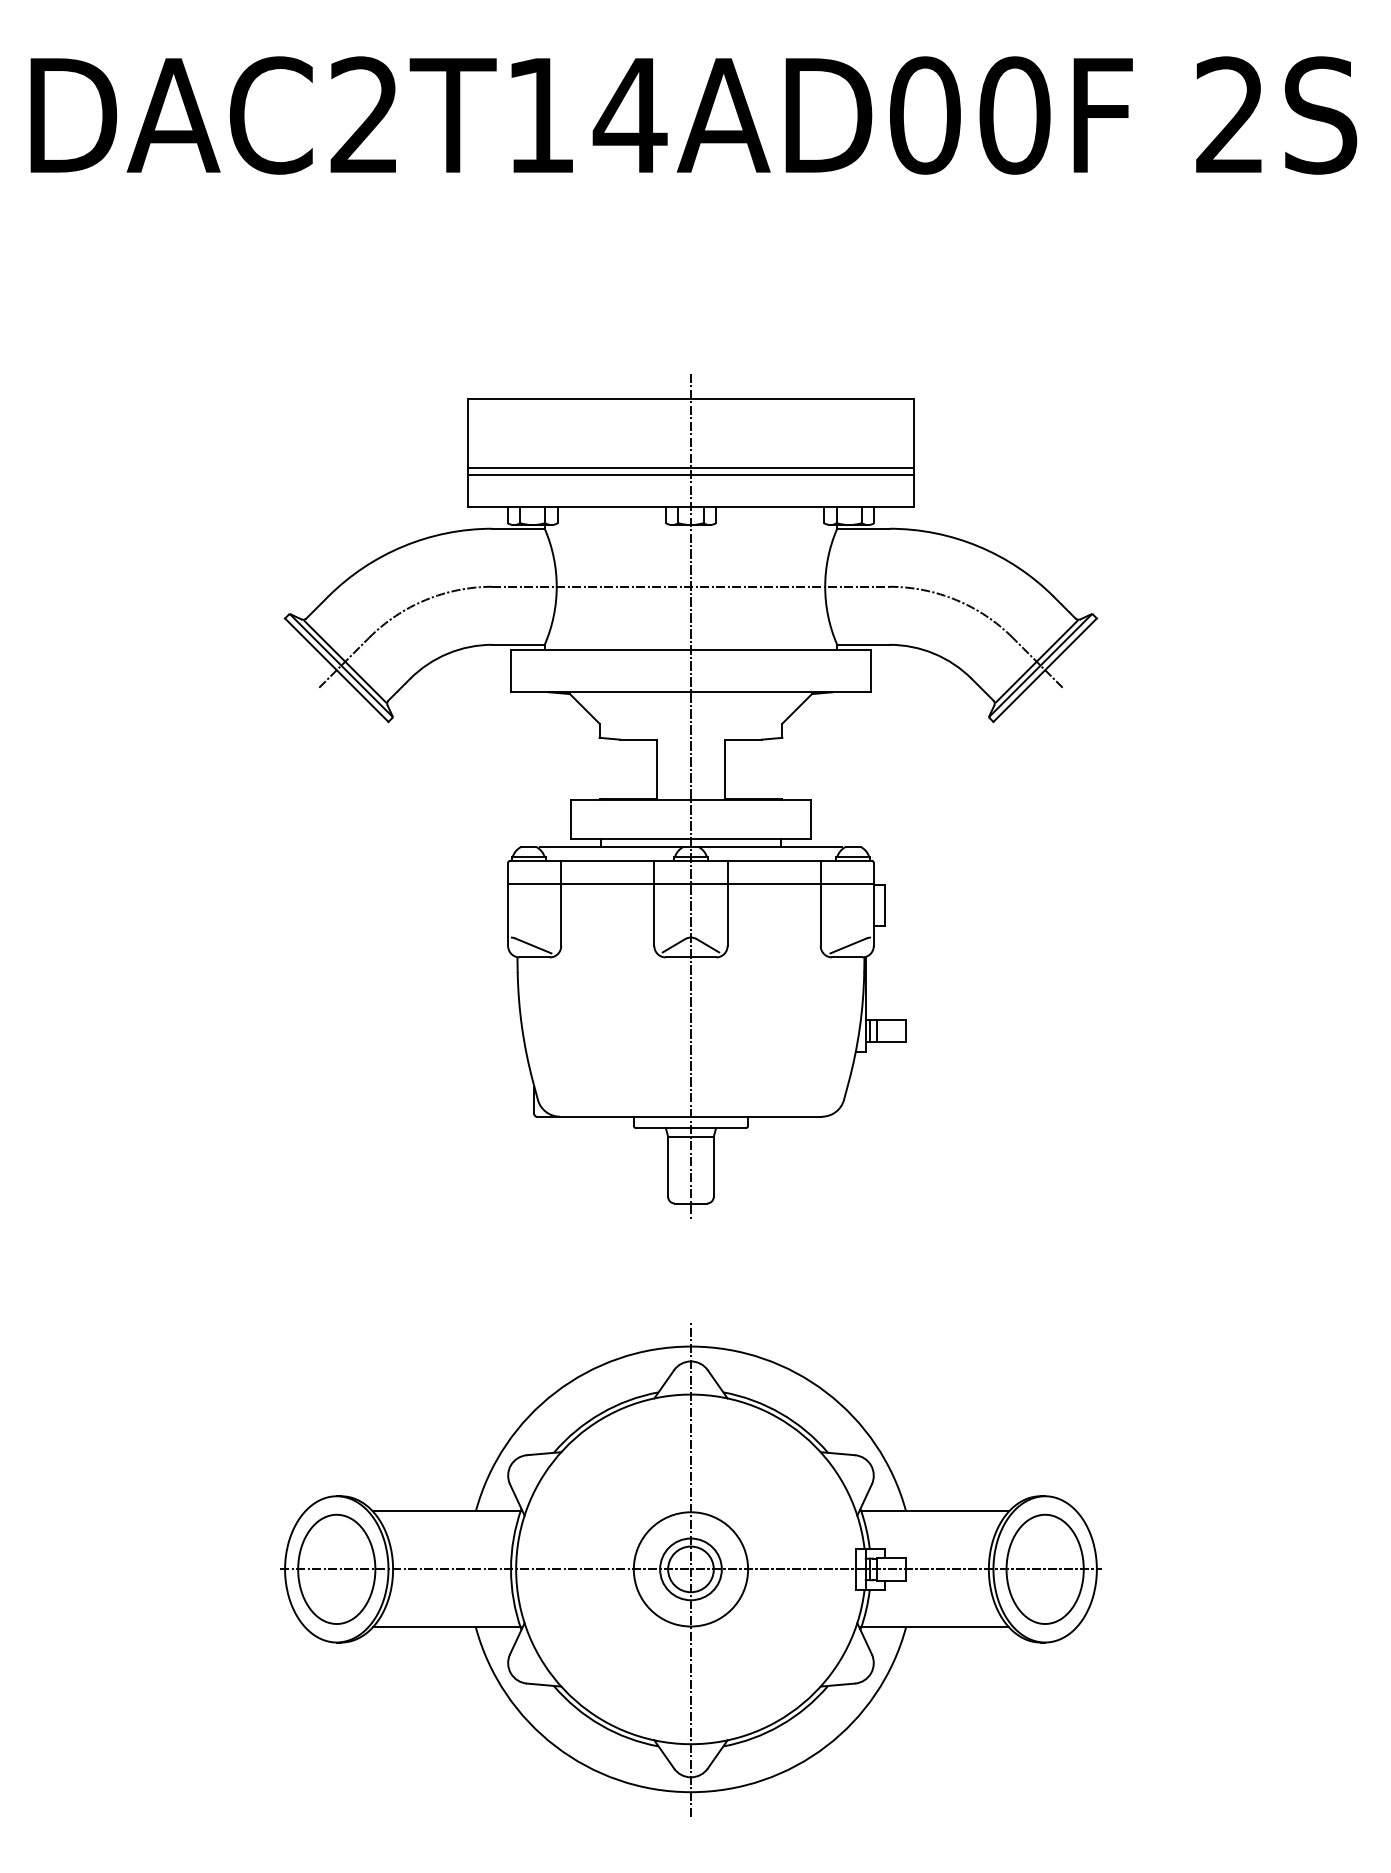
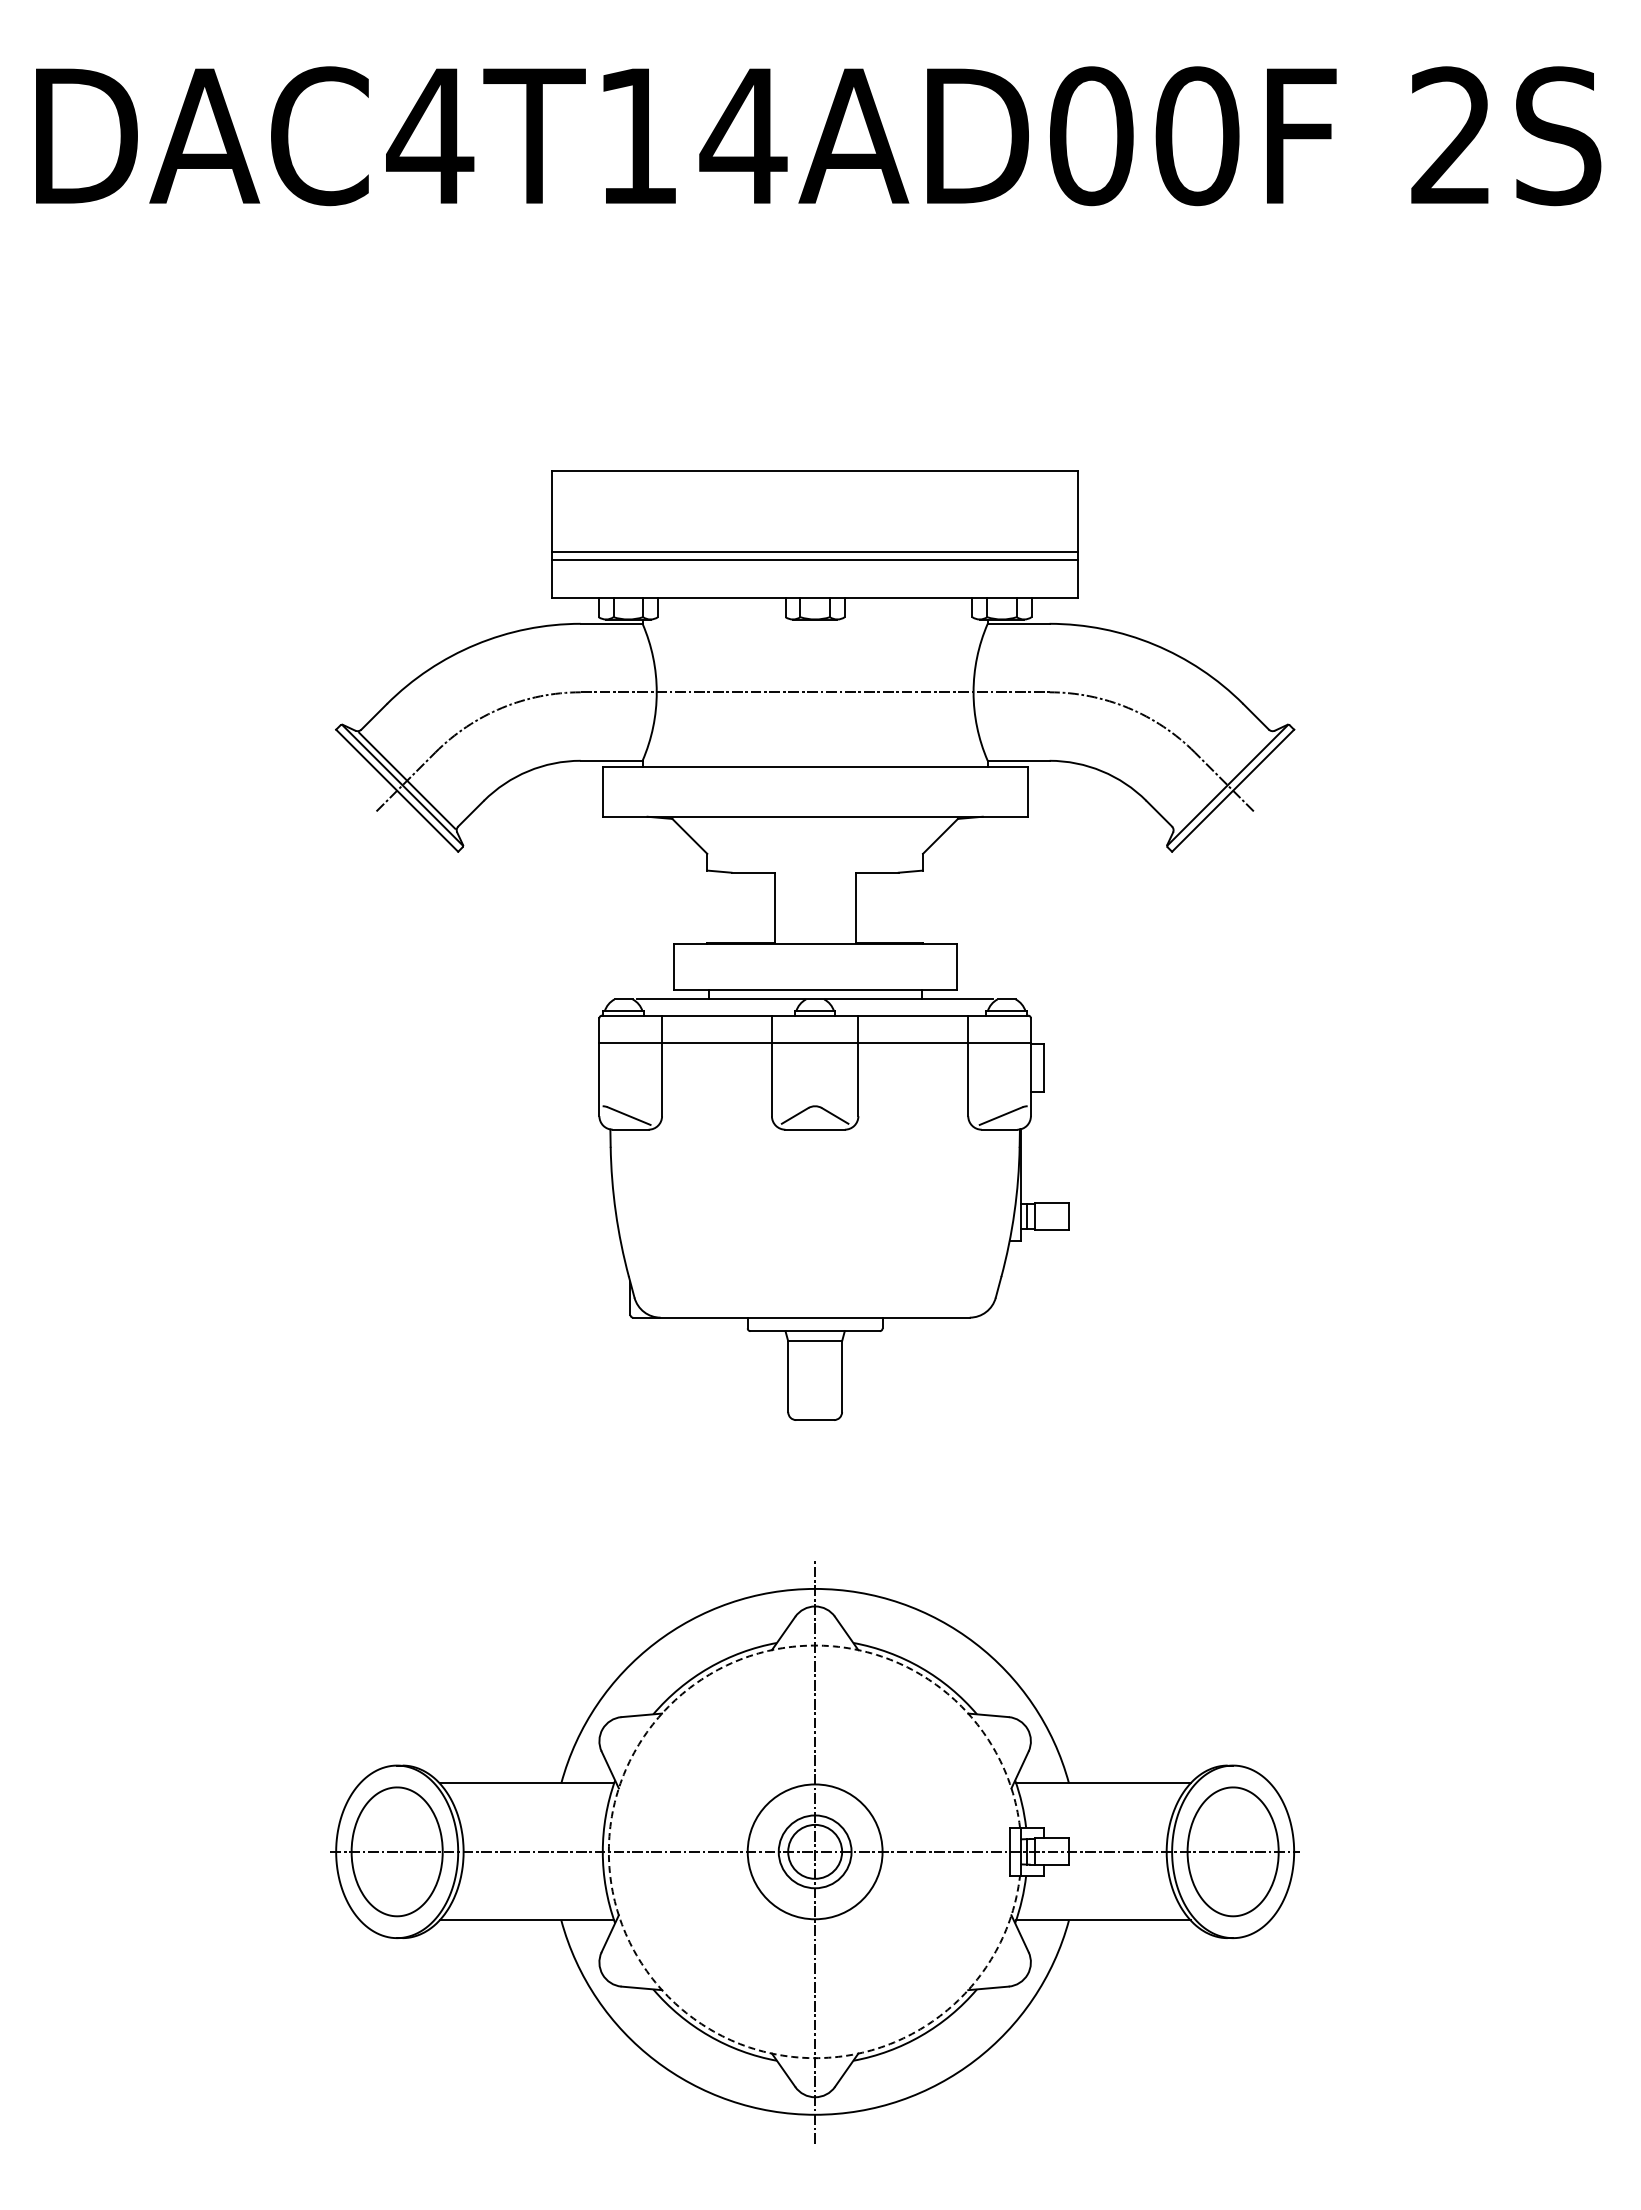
text: (365, 114) -> (430, 134), DAC2T14AD00F -> DAC4T14AD00F
line: (1037, 661) -> (1223, 780), removed
line: (691, 796) -> (815, 939), removed
arc: (515, 1569) -> (608, 1851), solid -> dashed

